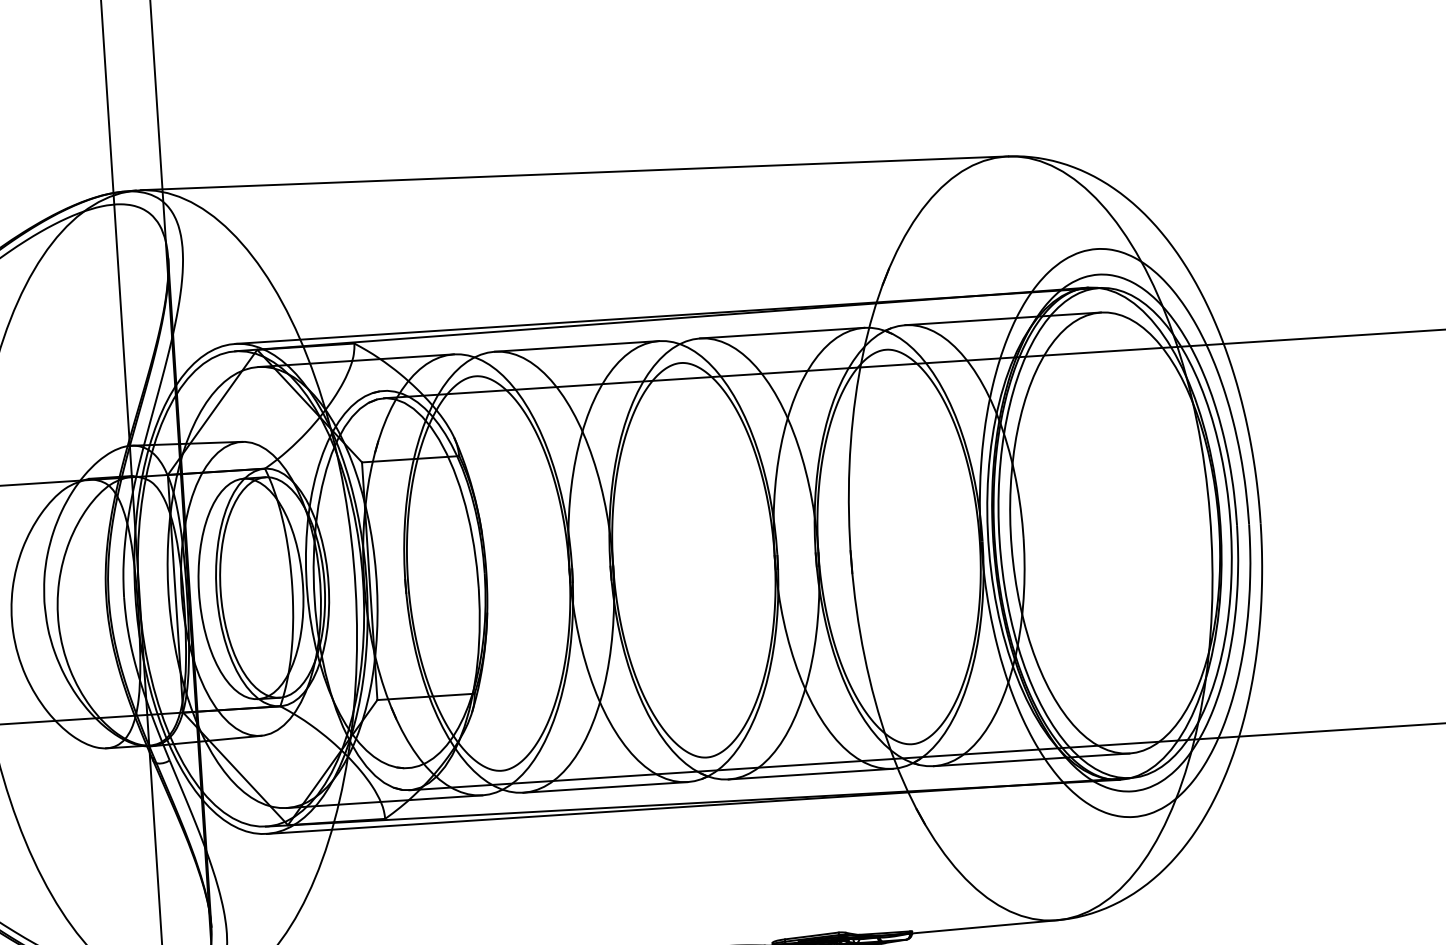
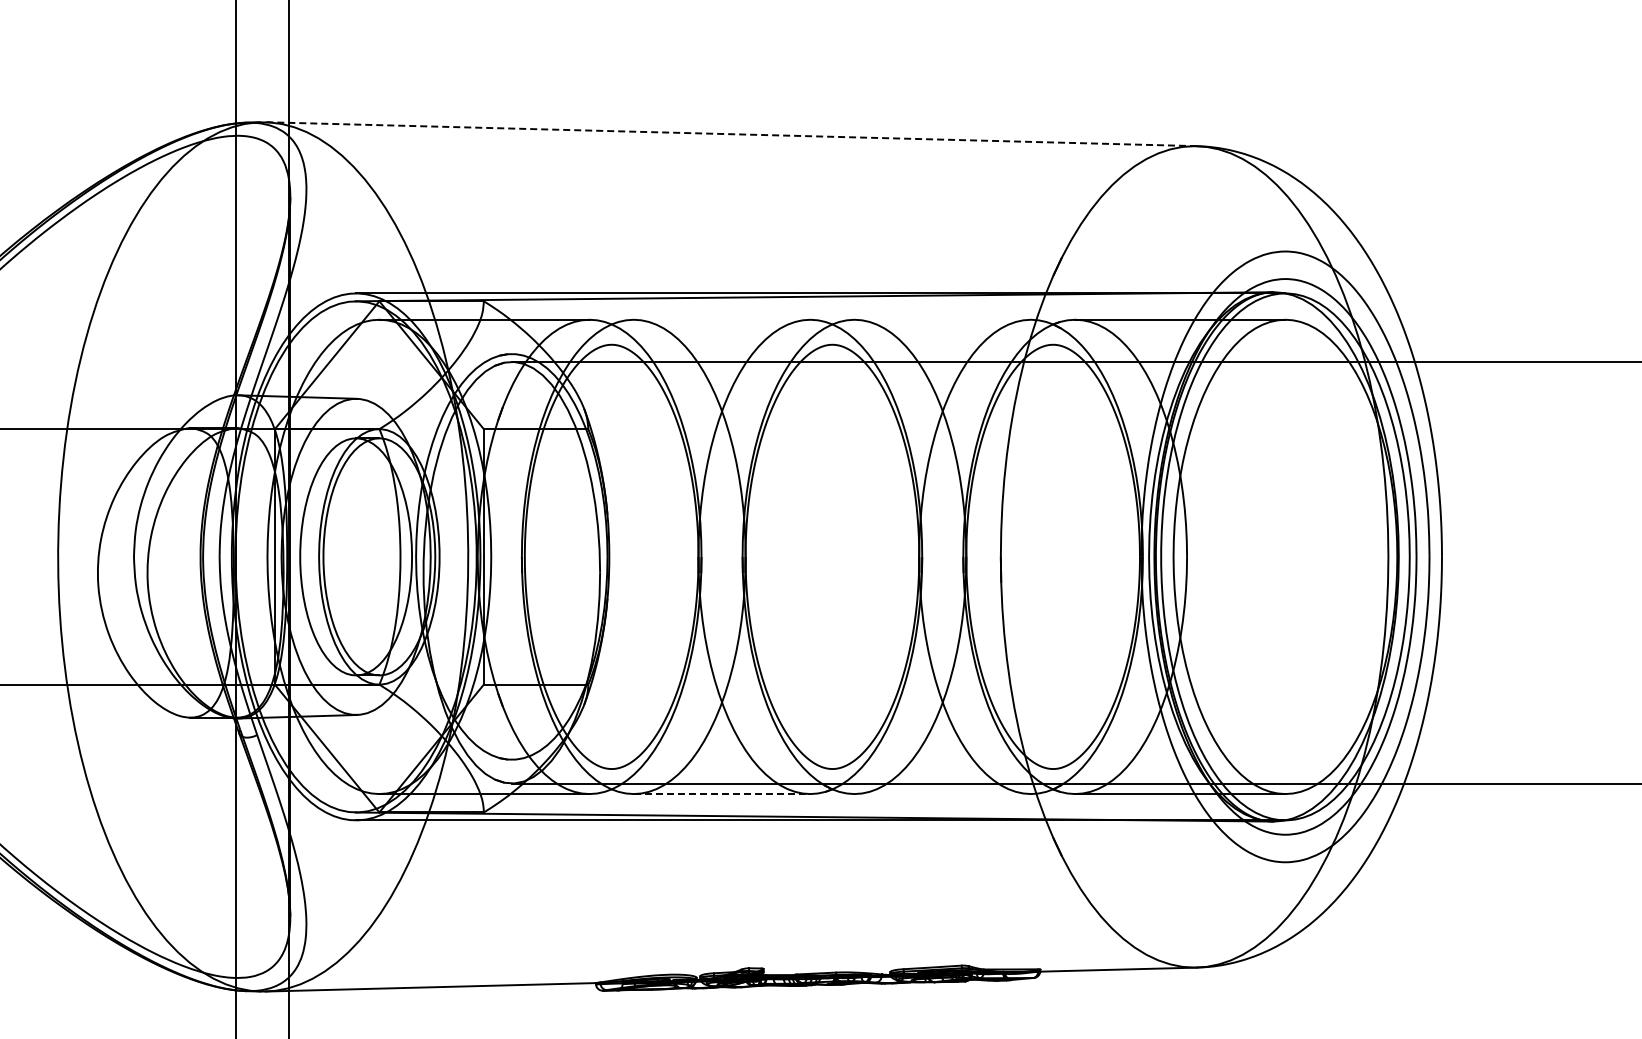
line: (574, 173) -> (731, 134), solid -> dashed
line: (781, 332) -> (942, 319), removed
line: (576, 346) -> (721, 319), removed
line: (810, 774) -> (942, 794), removed
line: (605, 787) -> (722, 794), solid -> dashed

